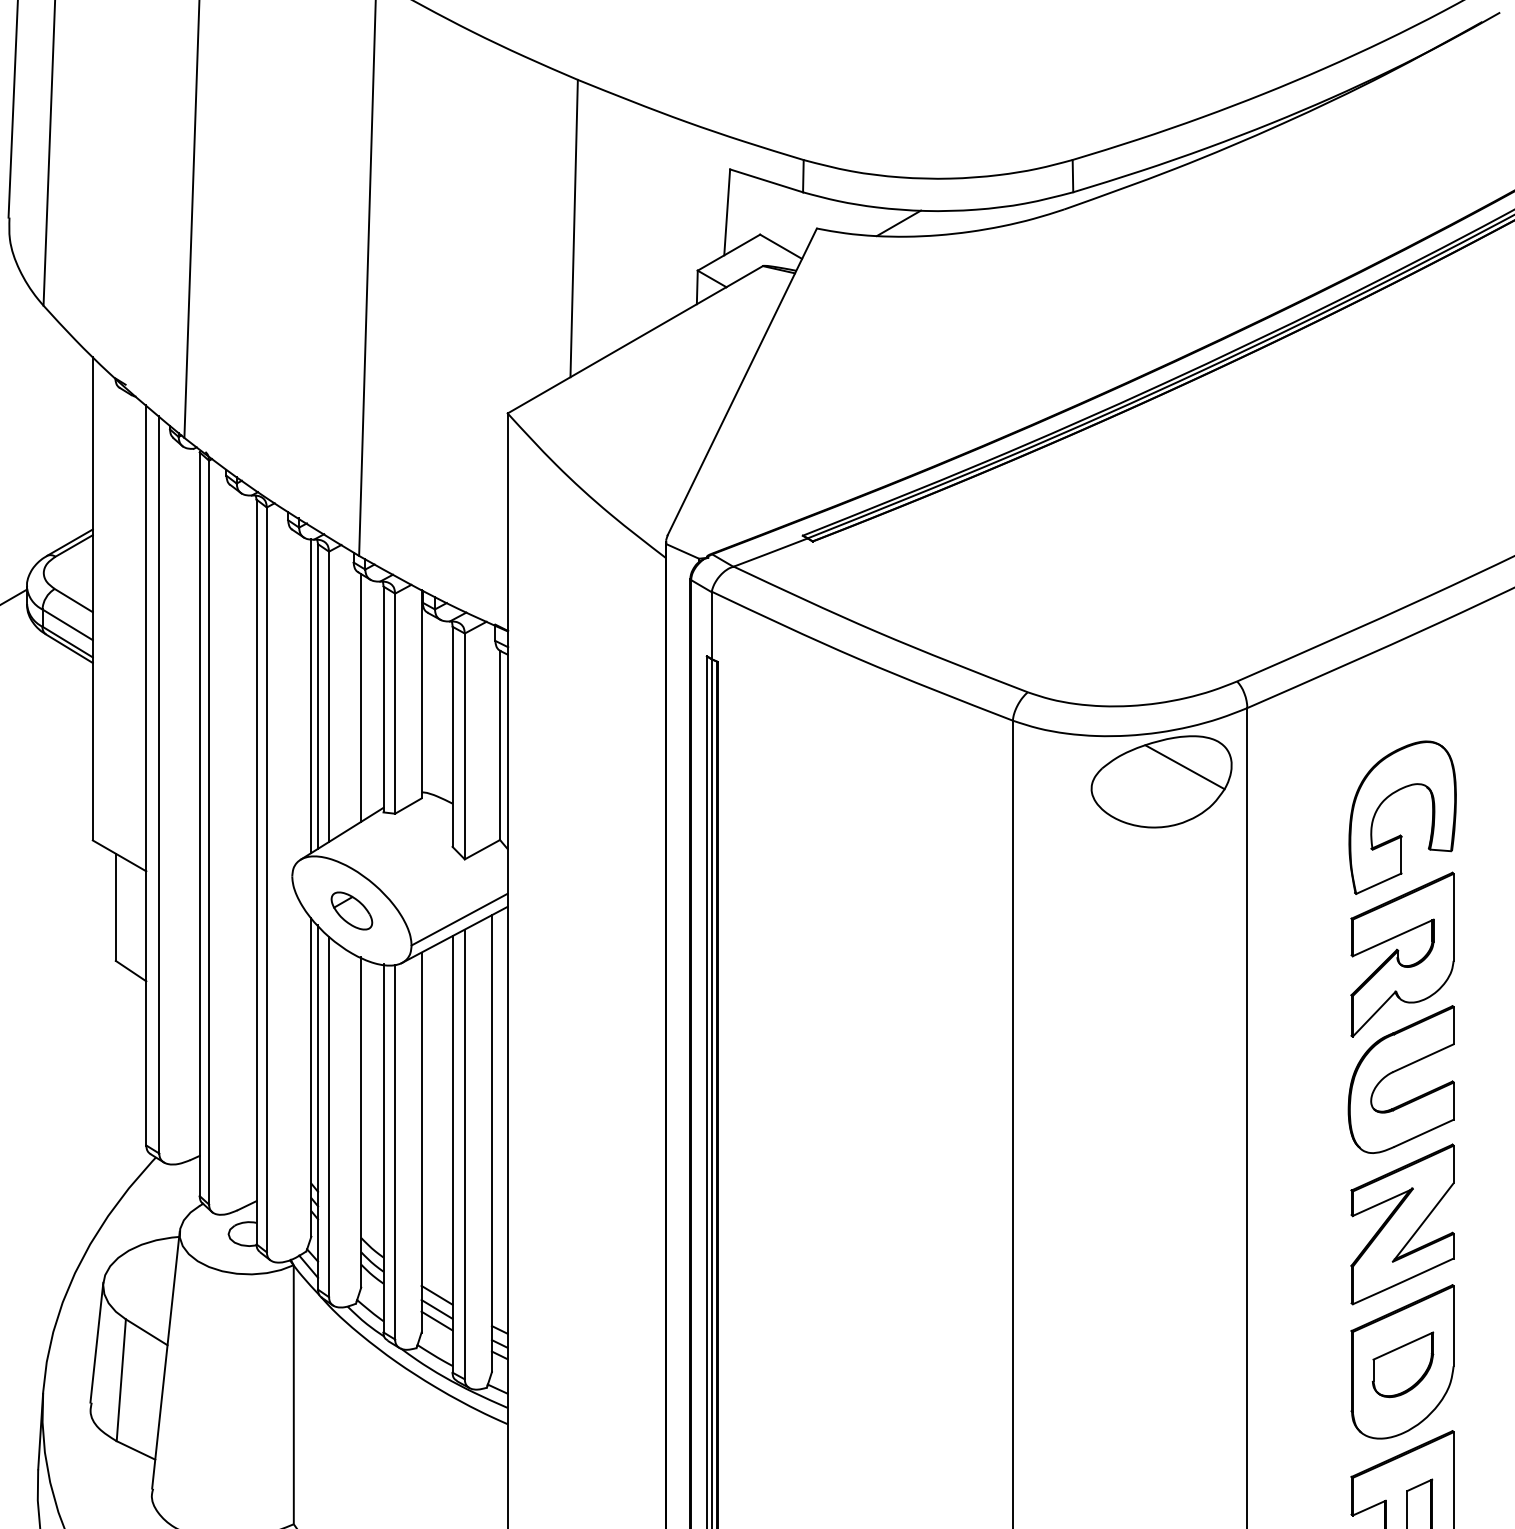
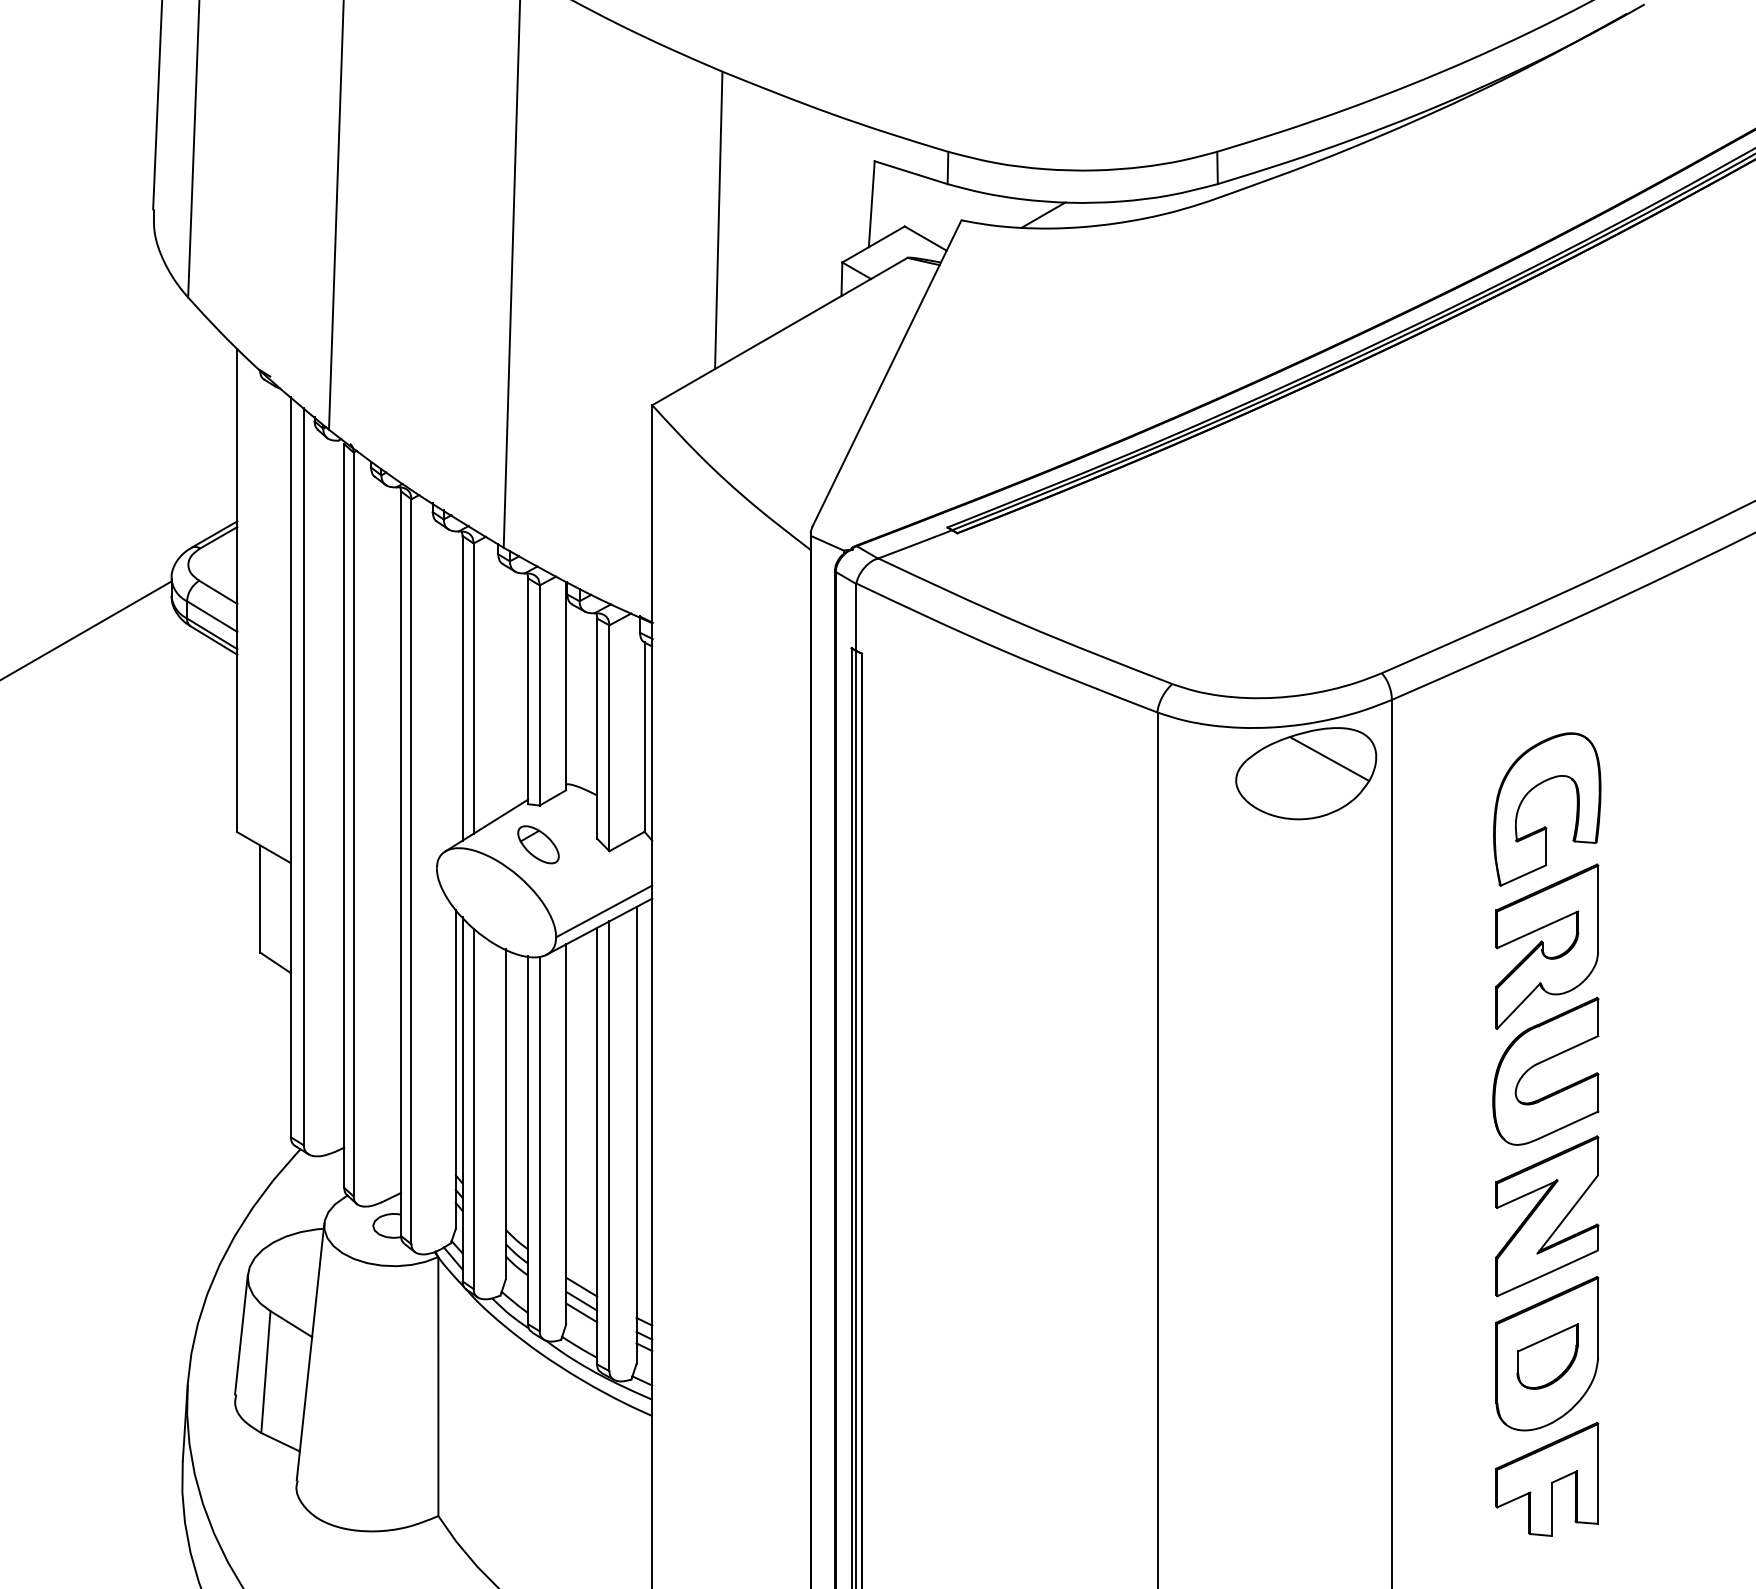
line: (310, 695) -> (455, 687), removed
line: (360, 697) -> (505, 689), removed
part: (351, 910) -> (538, 844), moved

